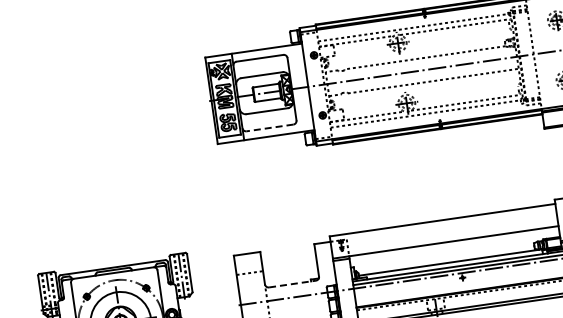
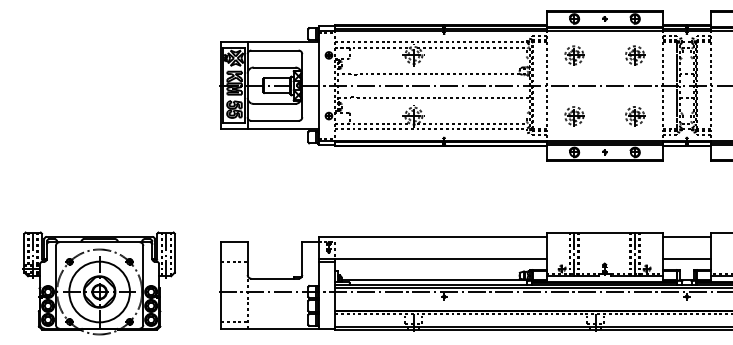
line: (269, 127) -> (274, 120), dashed -> solid
line: (292, 283) -> (274, 278), dashed -> solid

